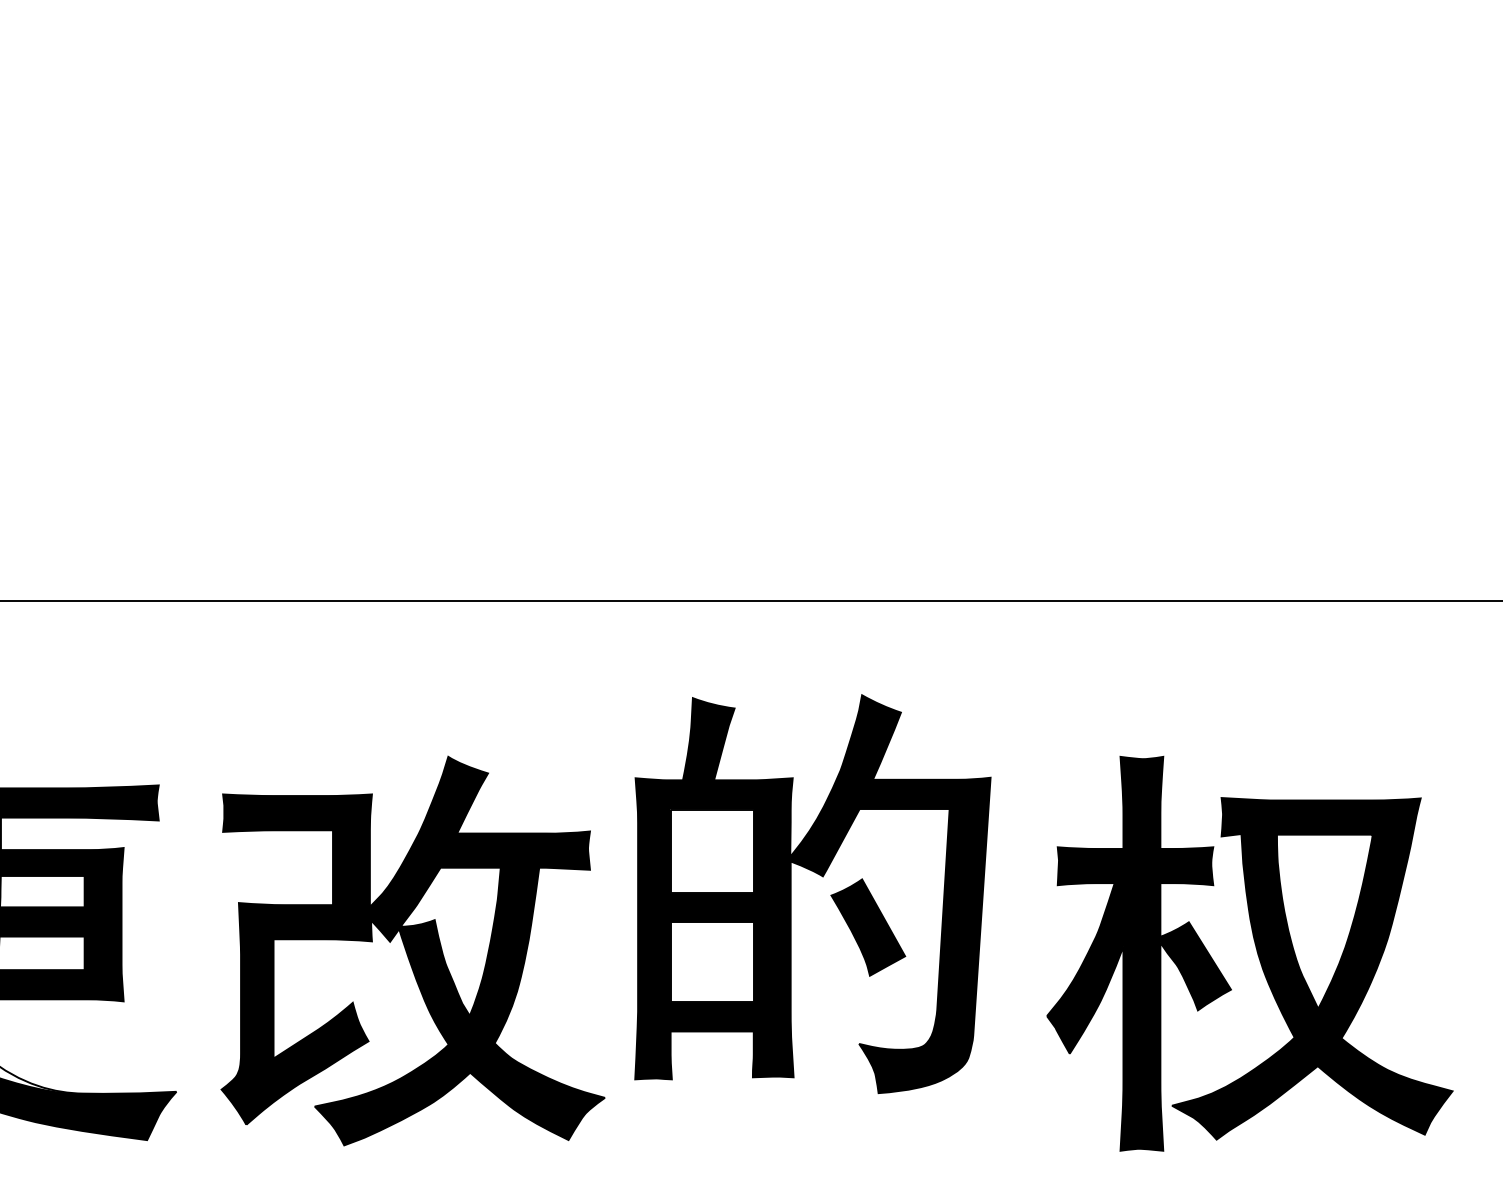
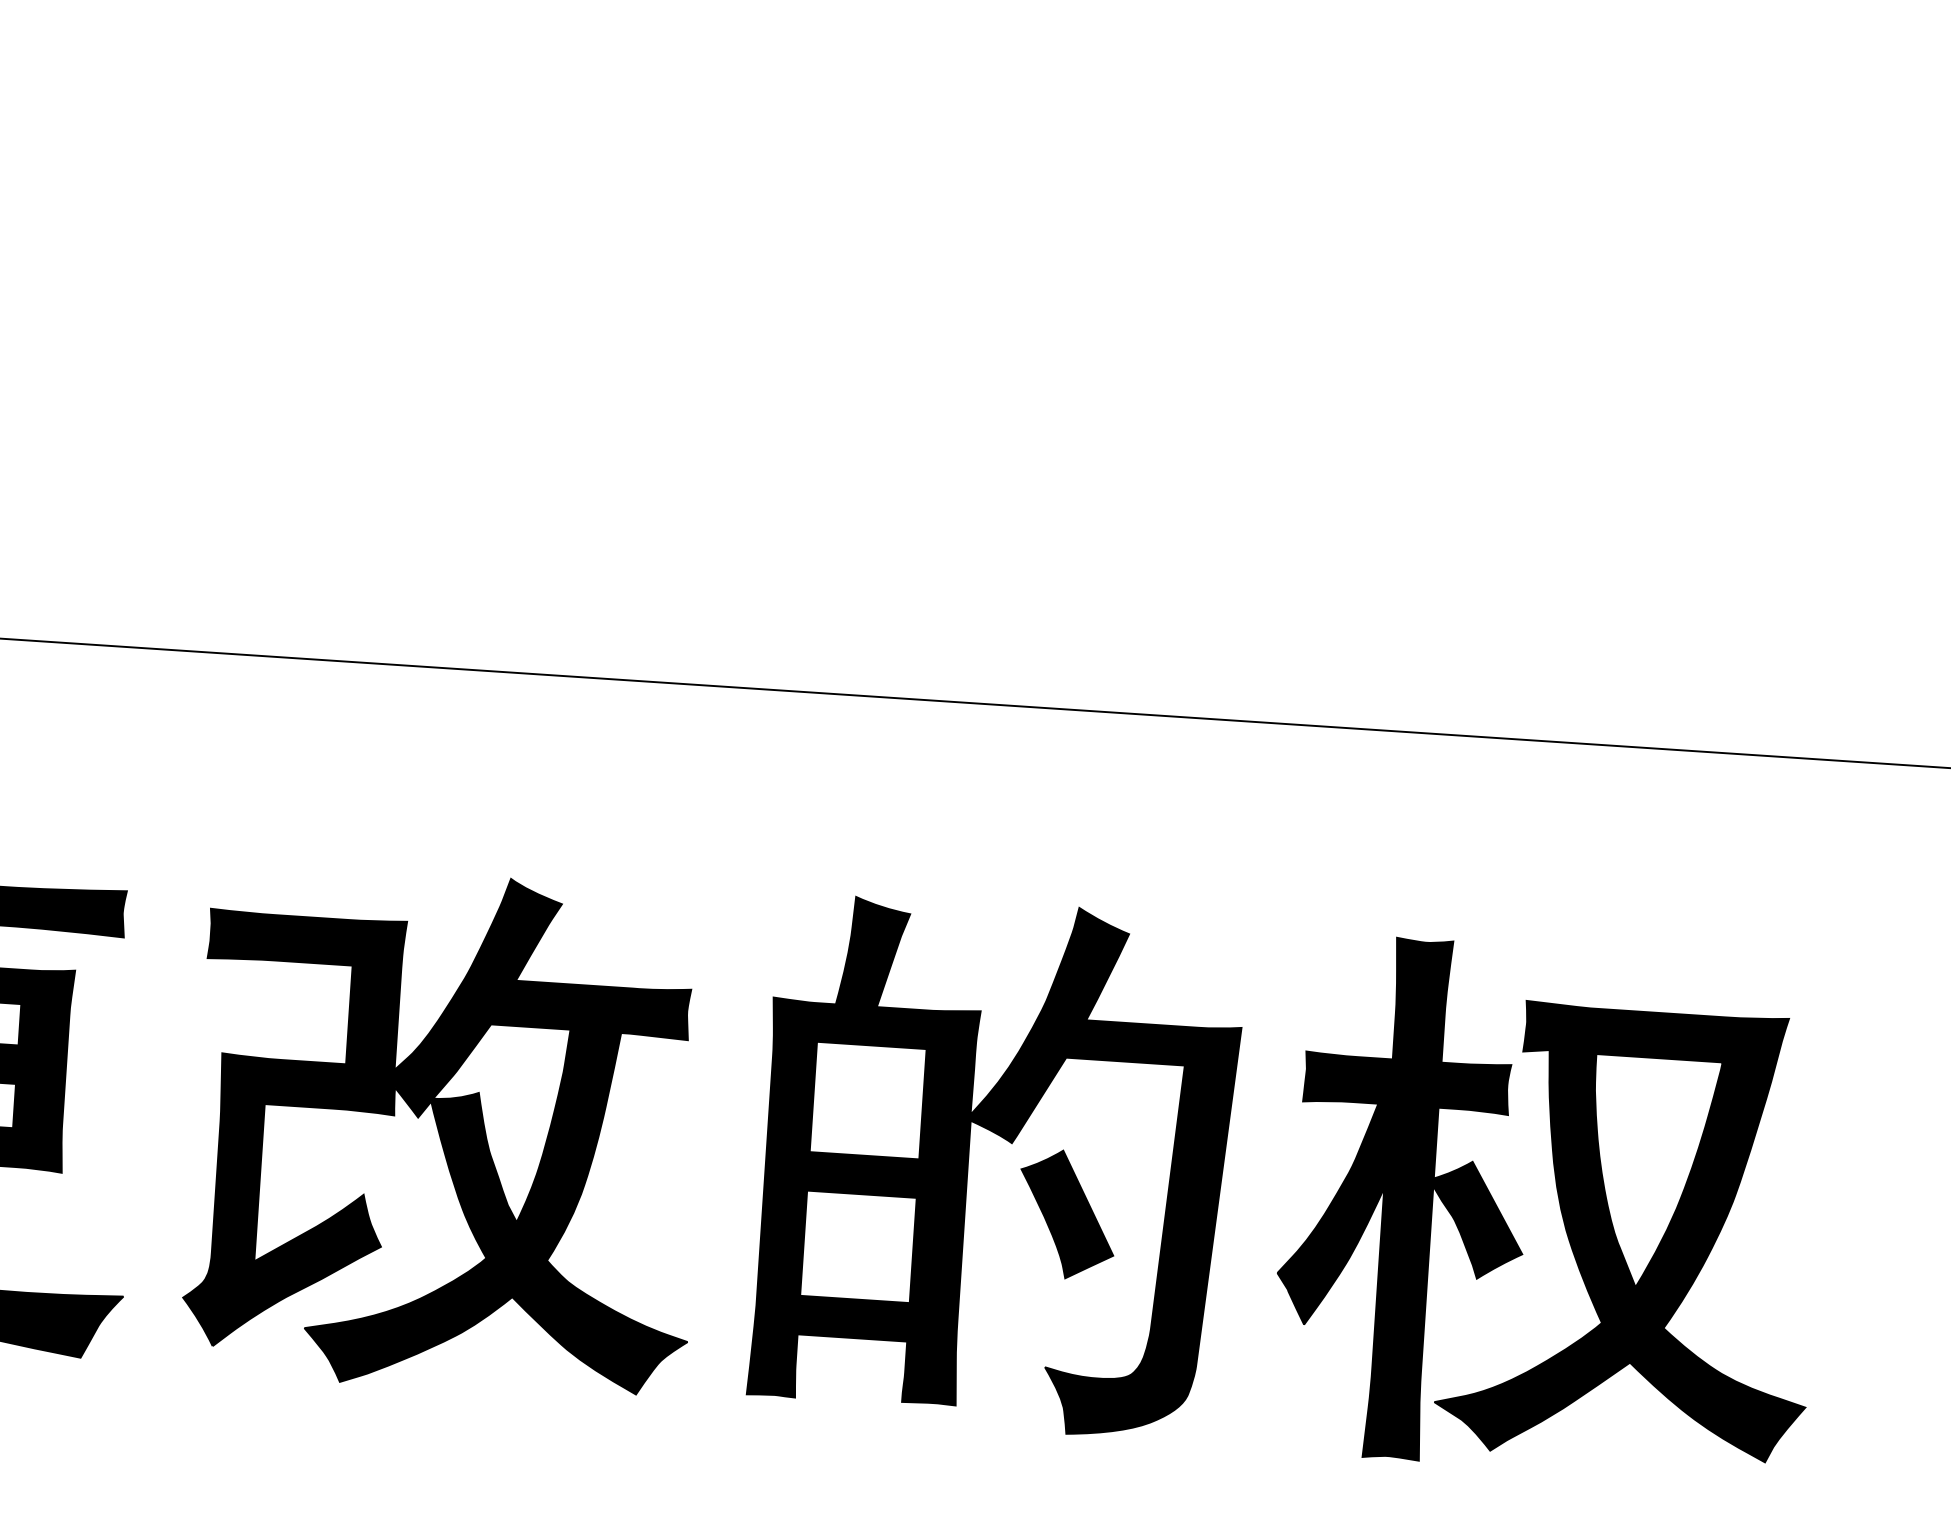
part: (830, 895) -> (1020, 1169), moved

